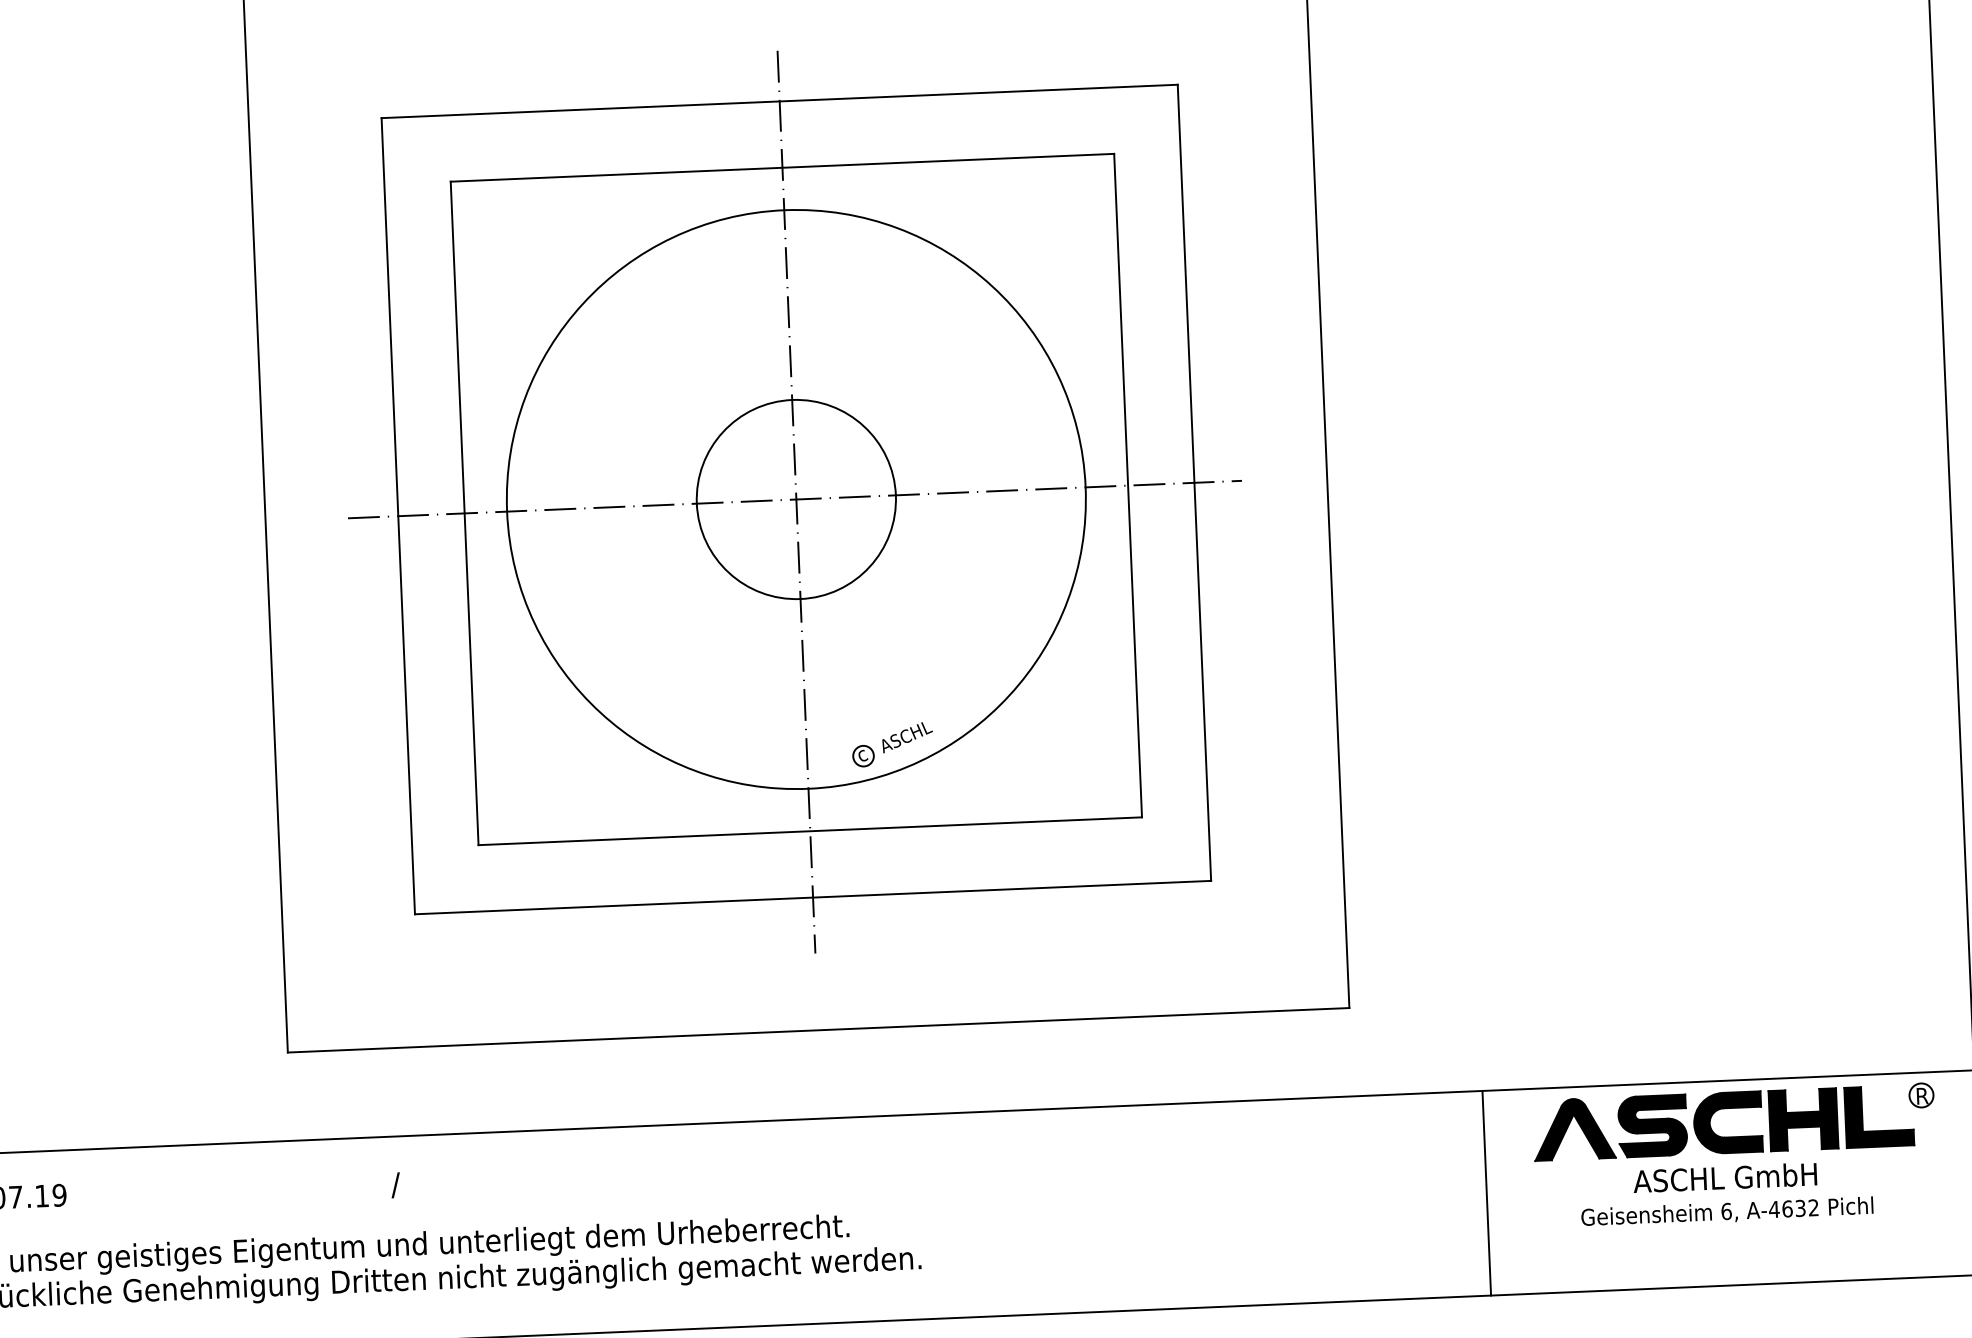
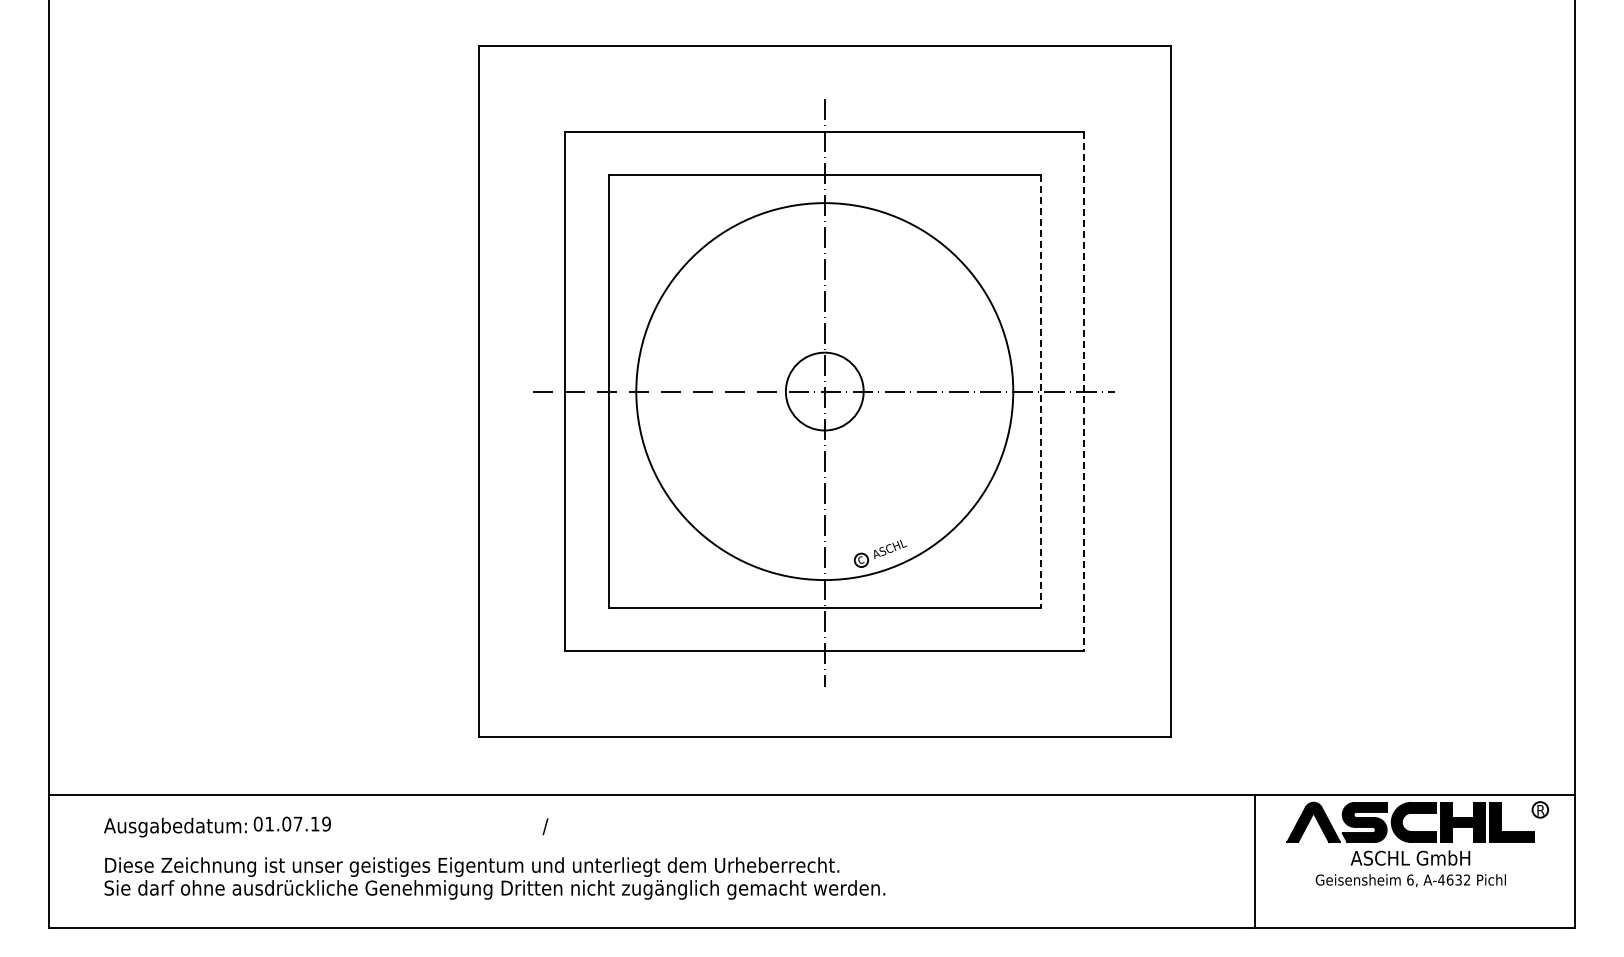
line: (1195, 484) -> (1084, 392), solid -> dashed
line: (1127, 487) -> (1040, 392), solid -> dashed
circle: (795, 499) -> (824, 391), size x0.6

